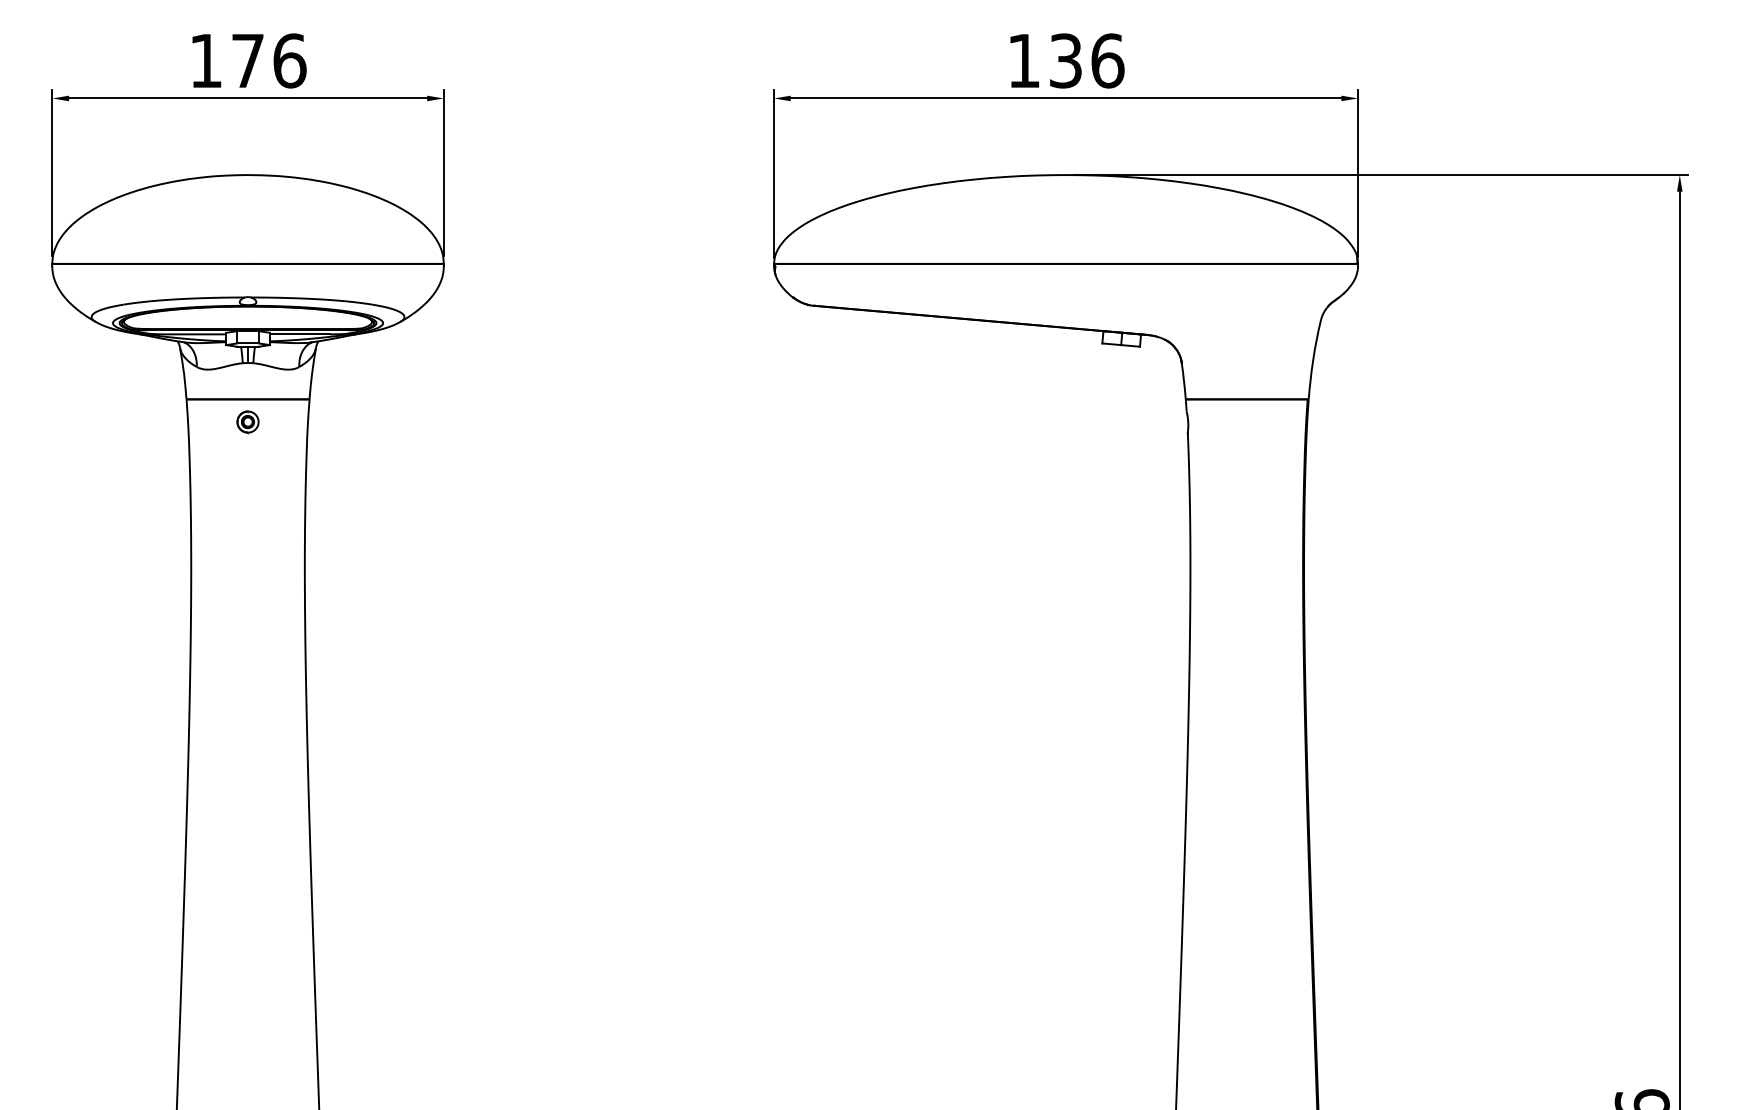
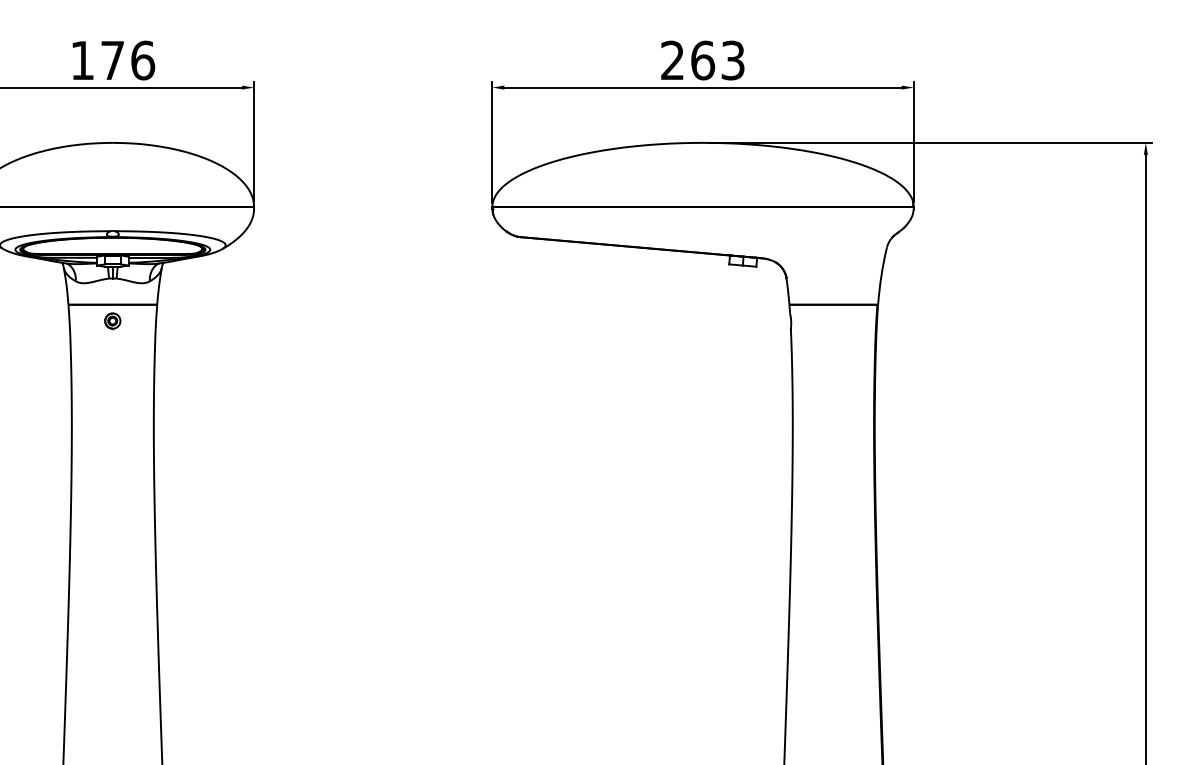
text: (1066, 60) -> (703, 60), 136 -> 263

